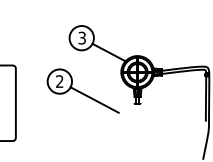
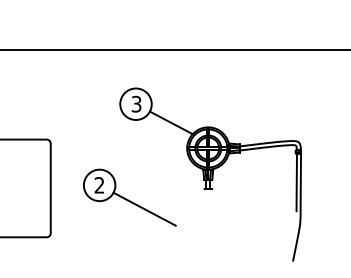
part: (82, 90) -> (129, 197), moved

